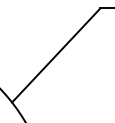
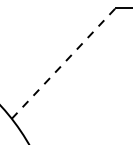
line: (56, 55) -> (64, 63), solid -> dashed

